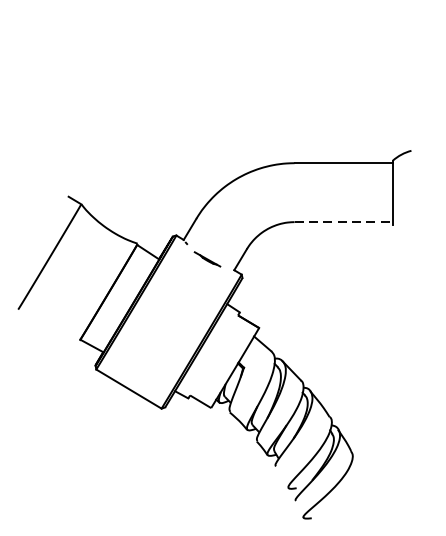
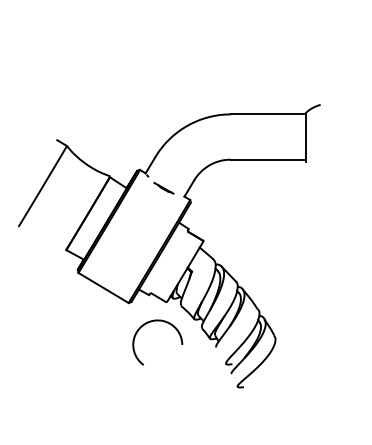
line: (343, 221) -> (268, 159), dashed -> solid
arc: (191, 434) -> (151, 322), added

